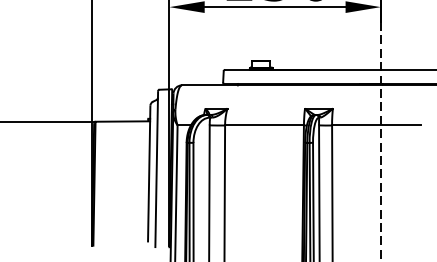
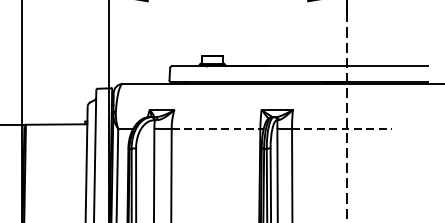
line: (265, 125) -> (217, 128), solid -> dashed
line: (376, 125) -> (341, 128), solid -> dashed

